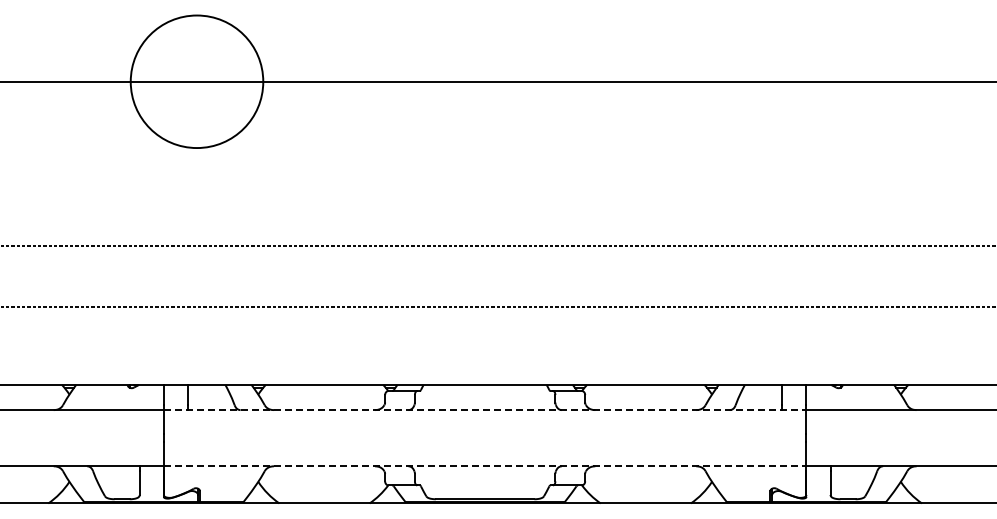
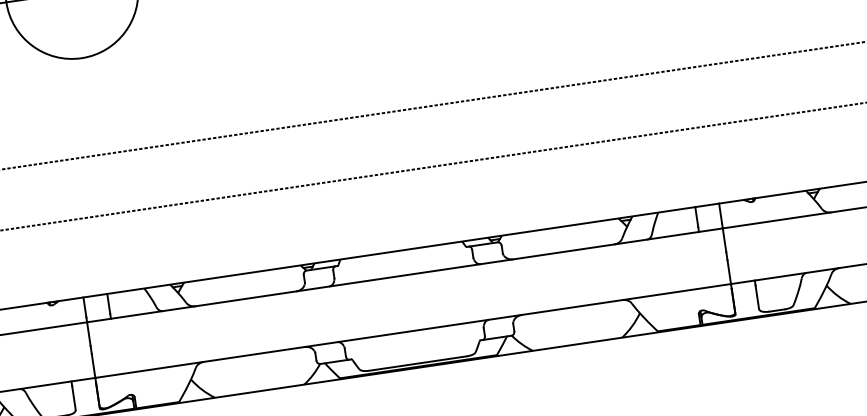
line: (485, 410) -> (405, 275), dashed -> solid
line: (485, 466) -> (413, 331), dashed -> solid

